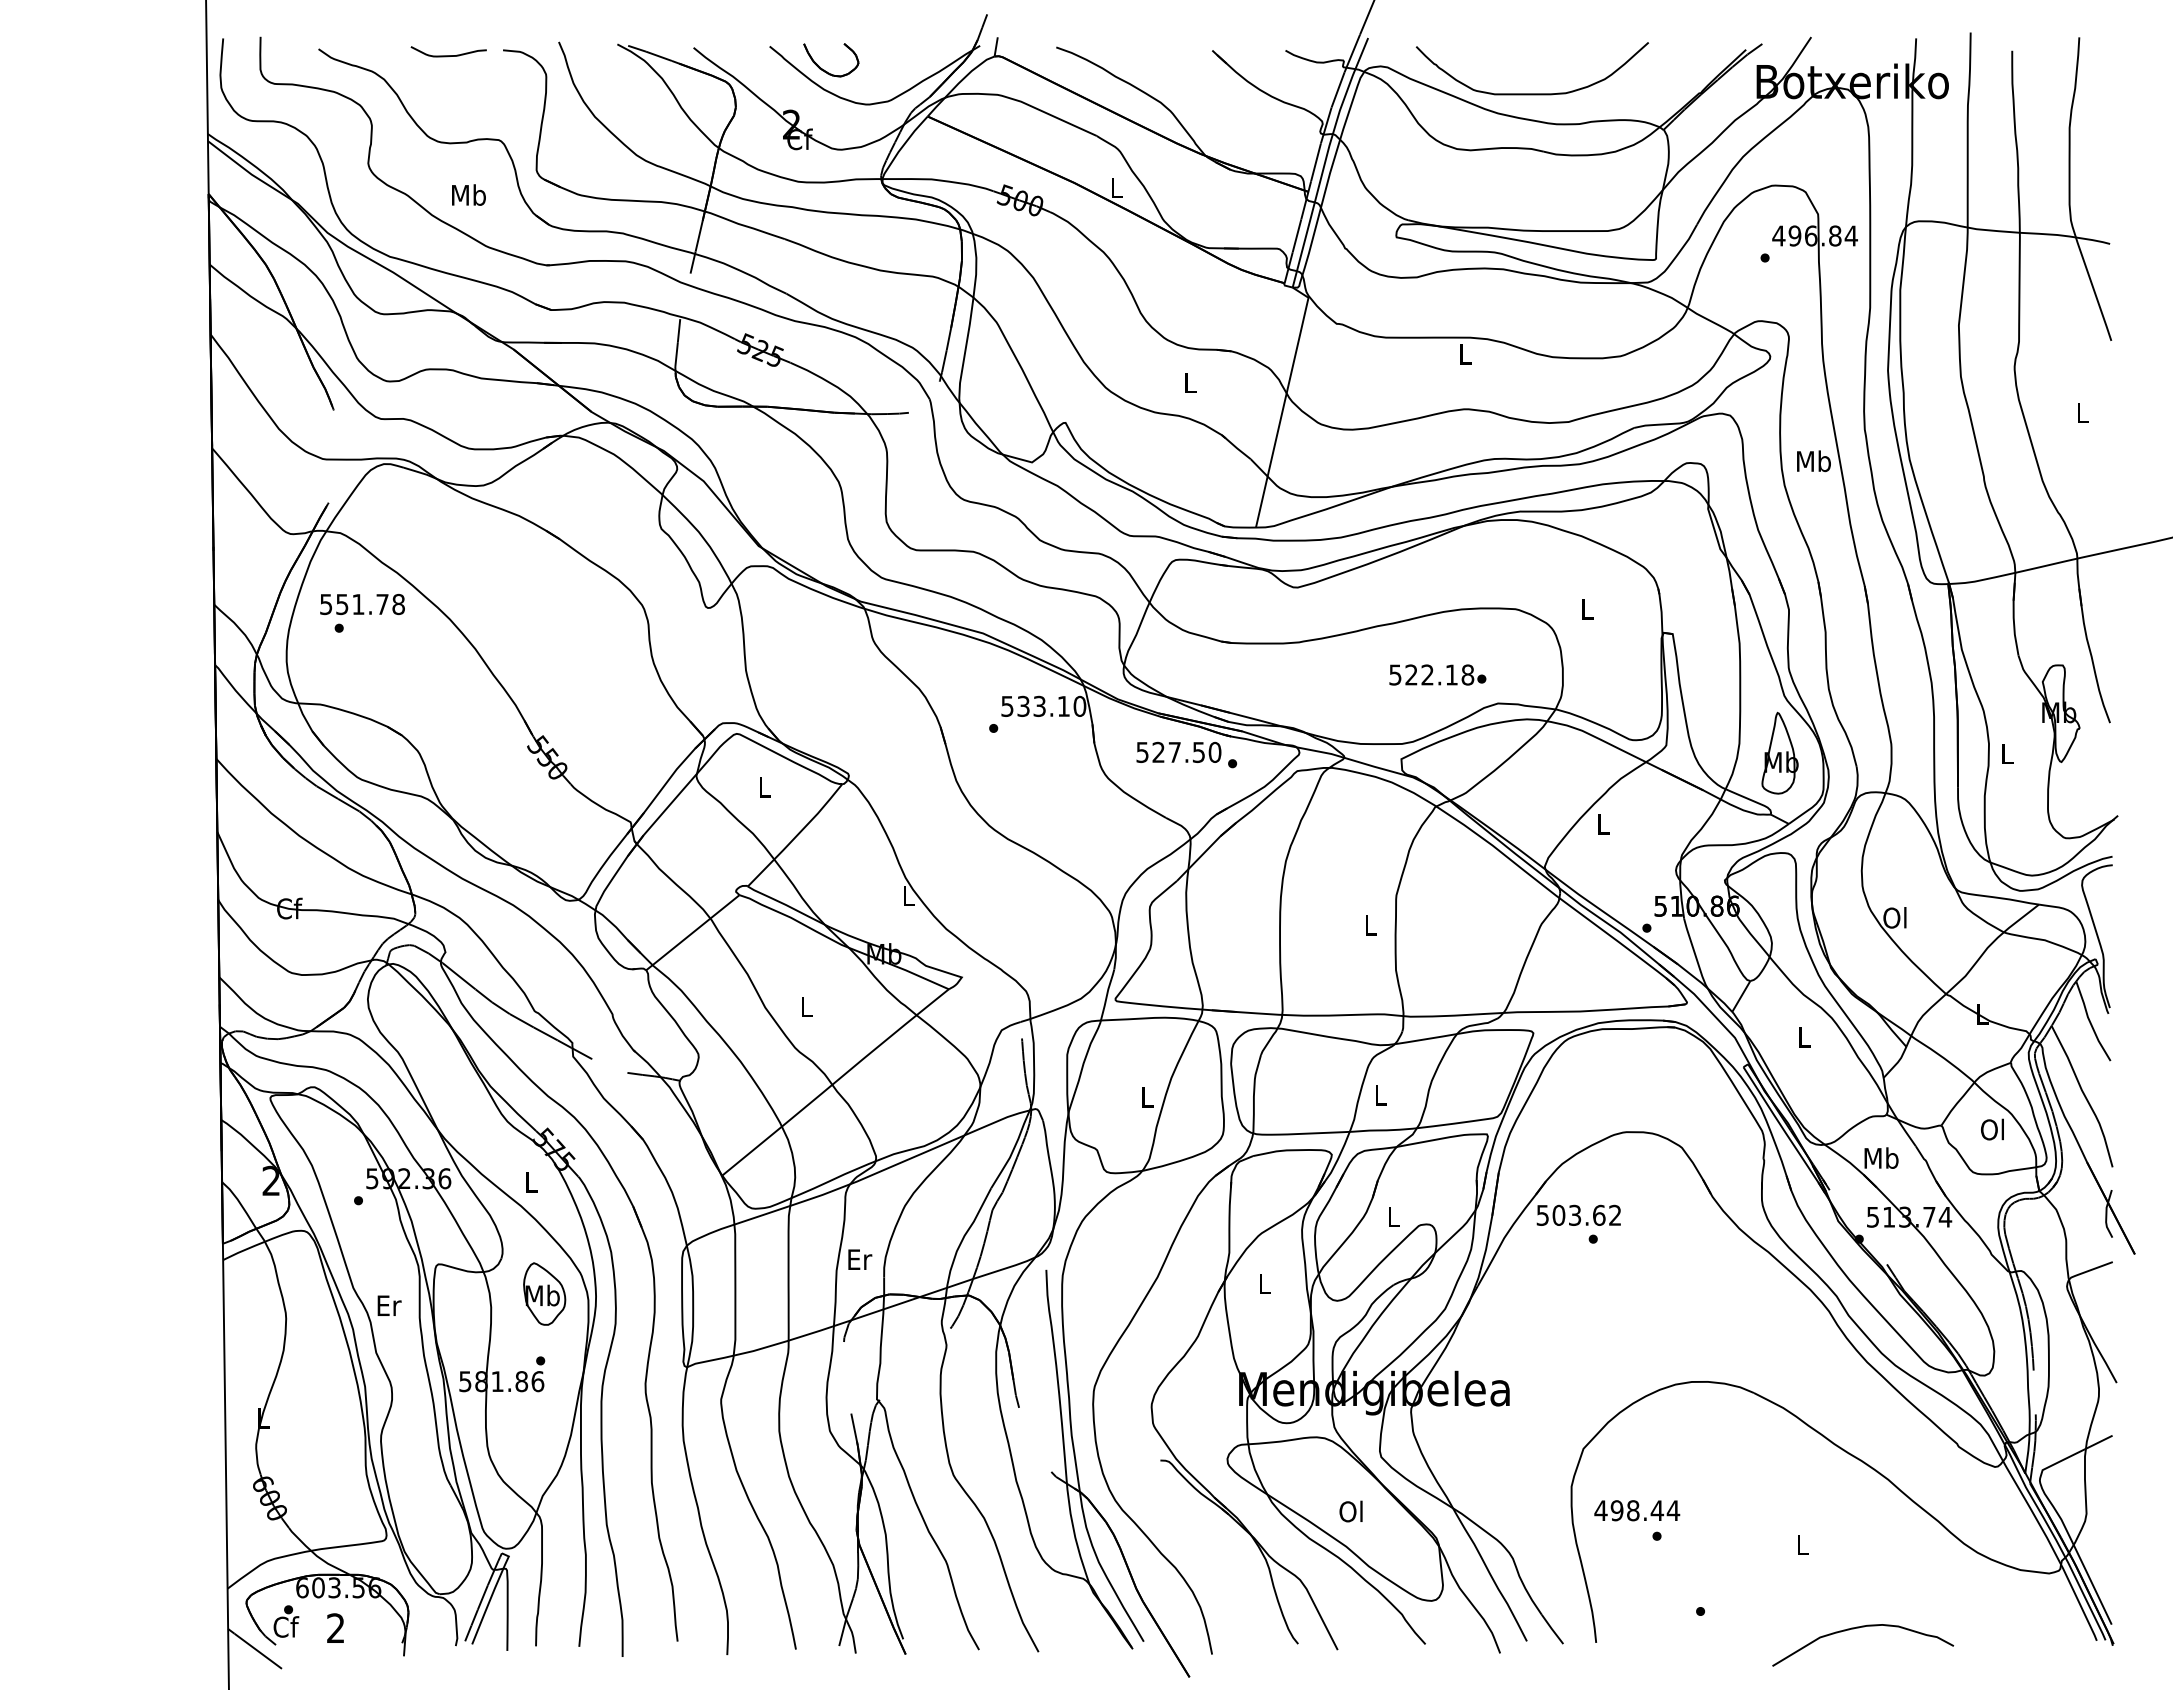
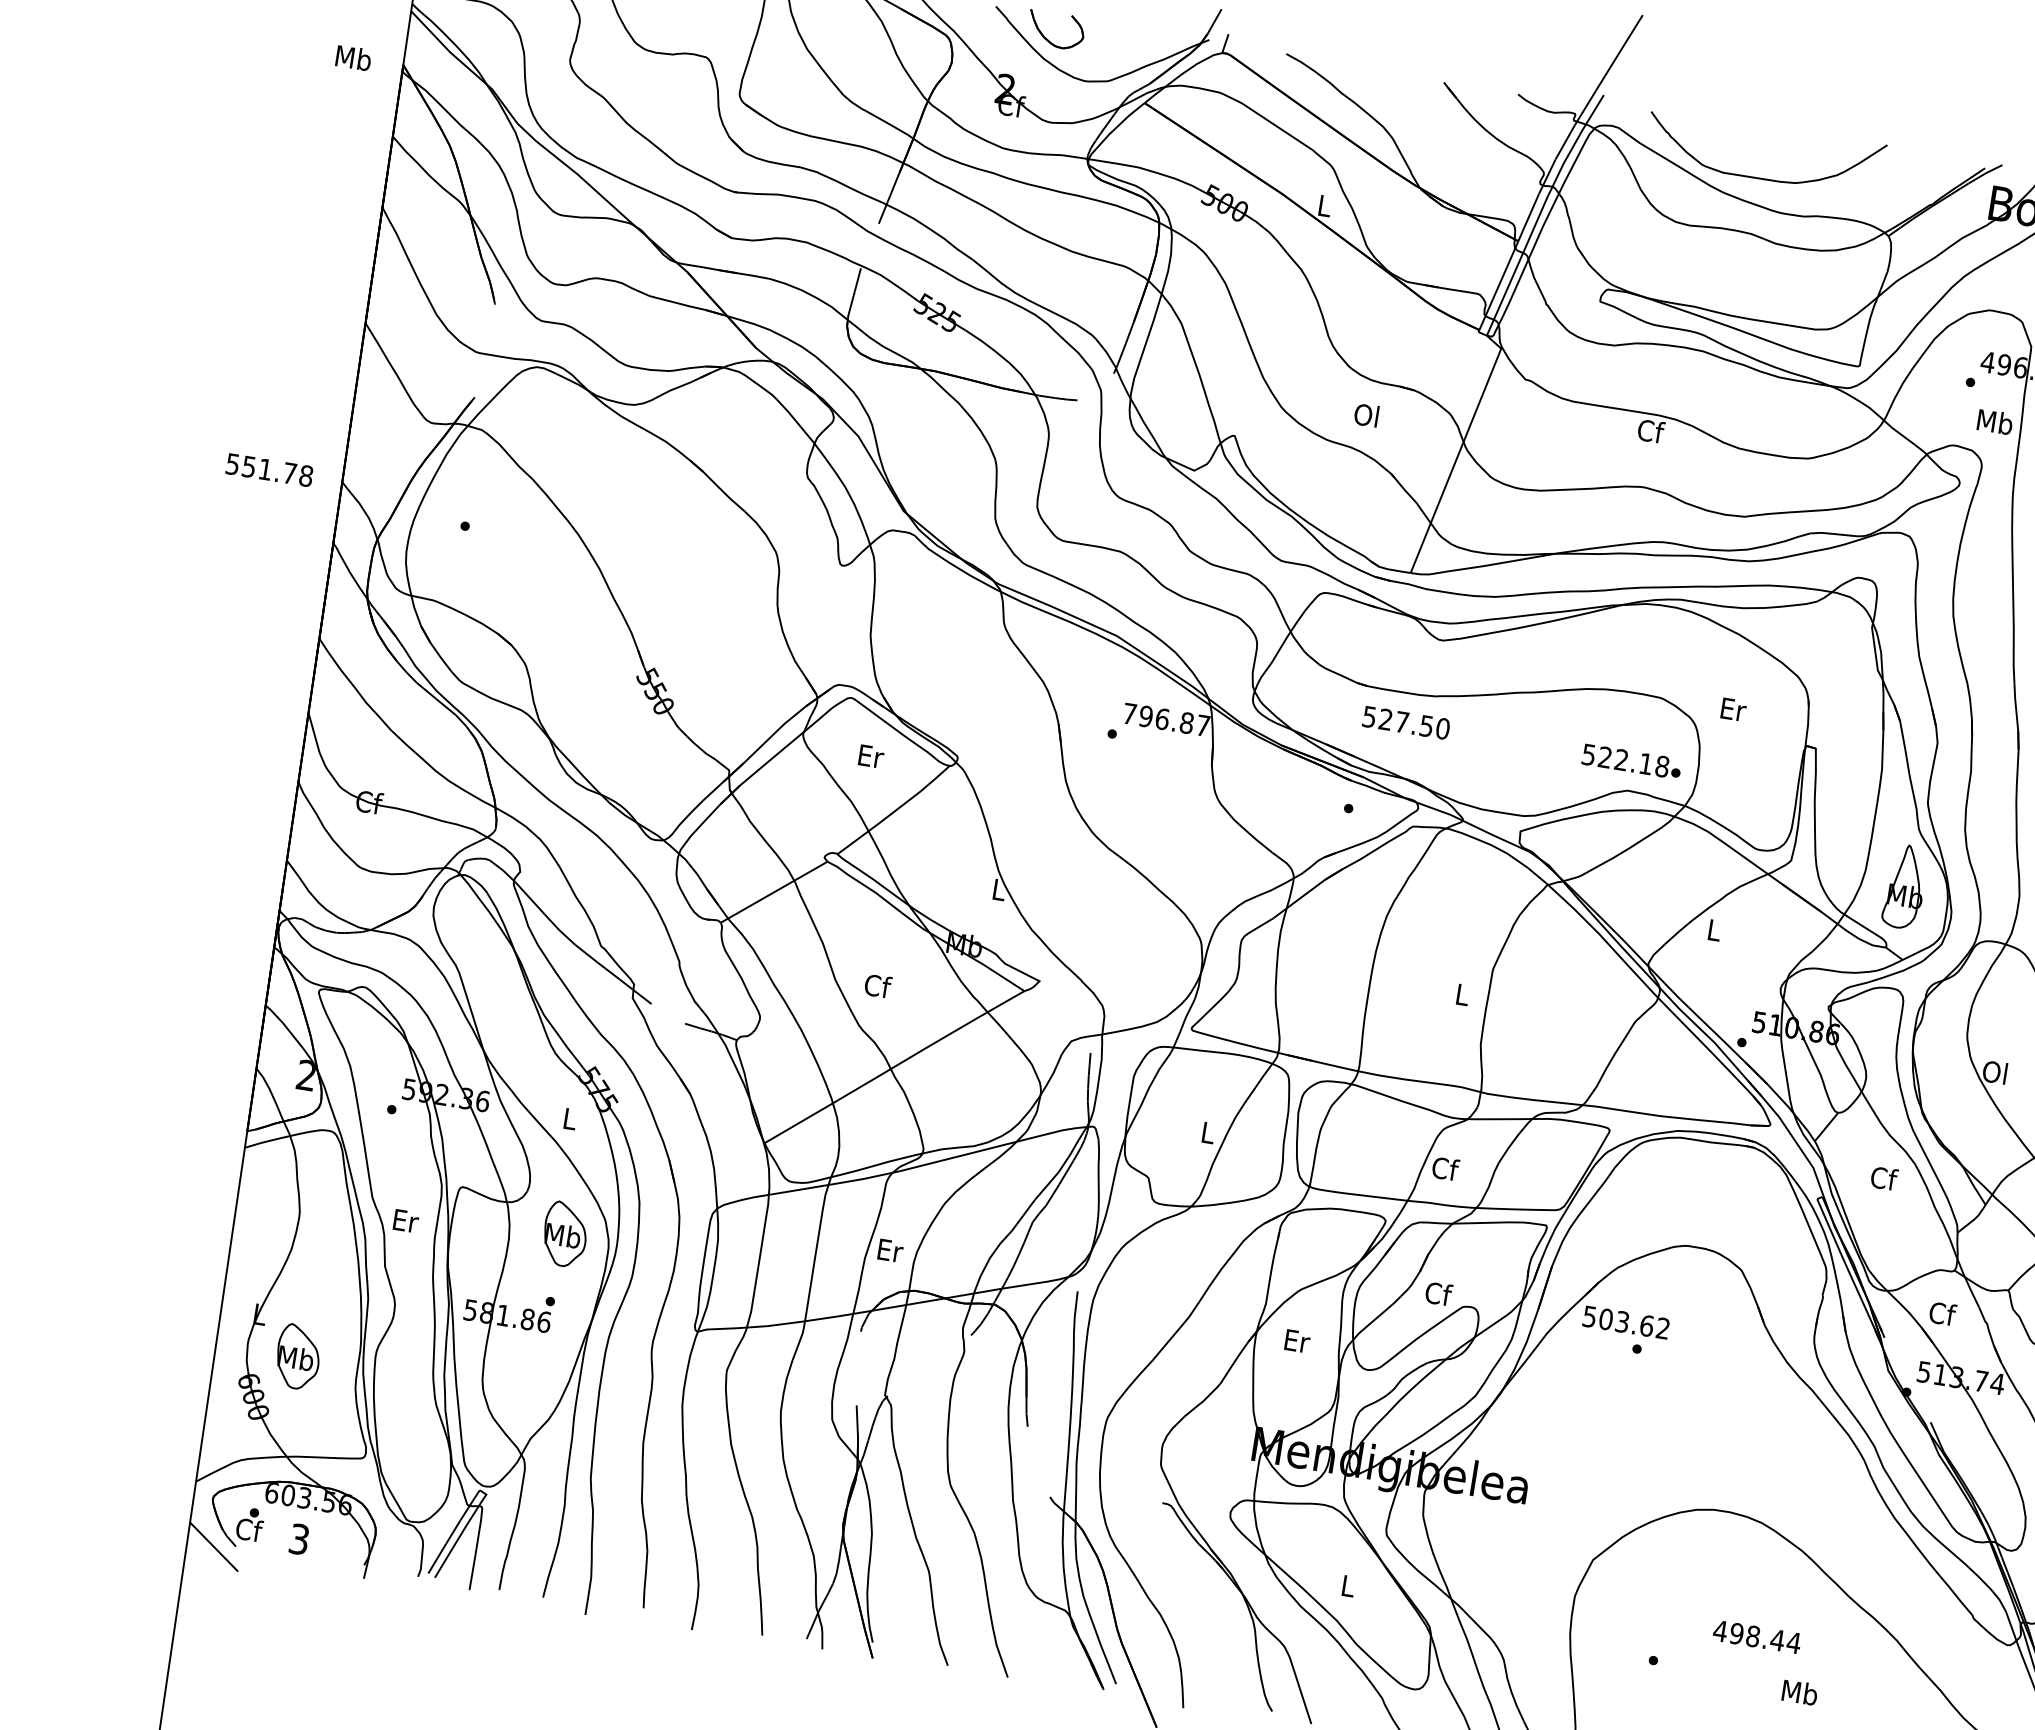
text: (468, 194) -> (353, 57), moved
text: (1465, 353) -> (1651, 430), L -> Cf
text: (1188, 382) -> (1365, 415), L -> Ol
text: (1813, 461) -> (1994, 422), moved
text: (362, 604) -> (269, 470), moved
text: (1587, 609) -> (1733, 709), L -> Er
text: (1437, 674) -> (1631, 761), moved
text: (1043, 705) -> (1166, 718), 533.10 -> 796.87
text: (1178, 751) -> (1406, 721), moved
text: (765, 787) -> (871, 756), L -> Er
text: (807, 1006) -> (878, 985), L -> Cf
text: (1804, 1036) -> (1884, 1177), L -> Cf
text: (1381, 1095) -> (1445, 1169), L -> Cf
text: (1881, 1157) -> (1942, 1313), Mb -> Cf
text: (1393, 1216) -> (1438, 1293), L -> Cf
text: (1265, 1283) -> (1297, 1340), L -> Er
part: (306, 1452) -> (298, 1356), added
text: (1637, 1510) -> (1757, 1636), moved
text: (1350, 1511) -> (1346, 1585), Ol -> L
text: (1802, 1544) -> (1799, 1692), L -> Mb
text: (335, 1628) -> (298, 1539), 2 -> 3

